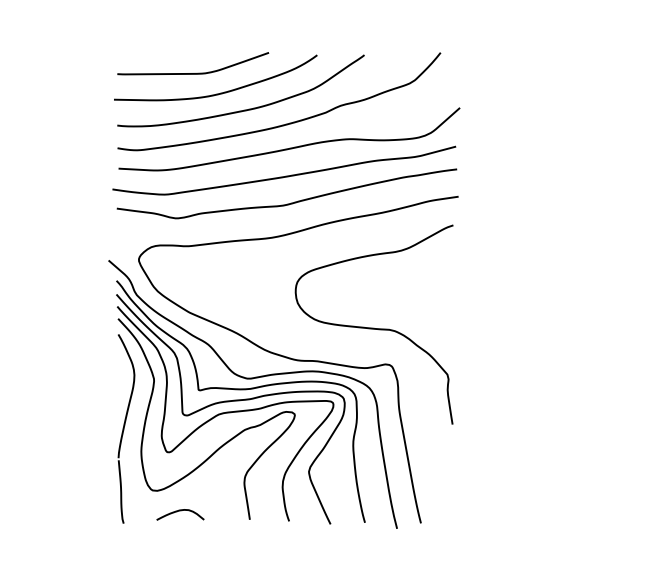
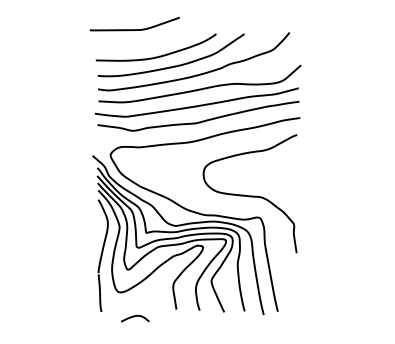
curve: (192, 72) -> (134, 29), moved
curve: (179, 512) -> (134, 317), moved

